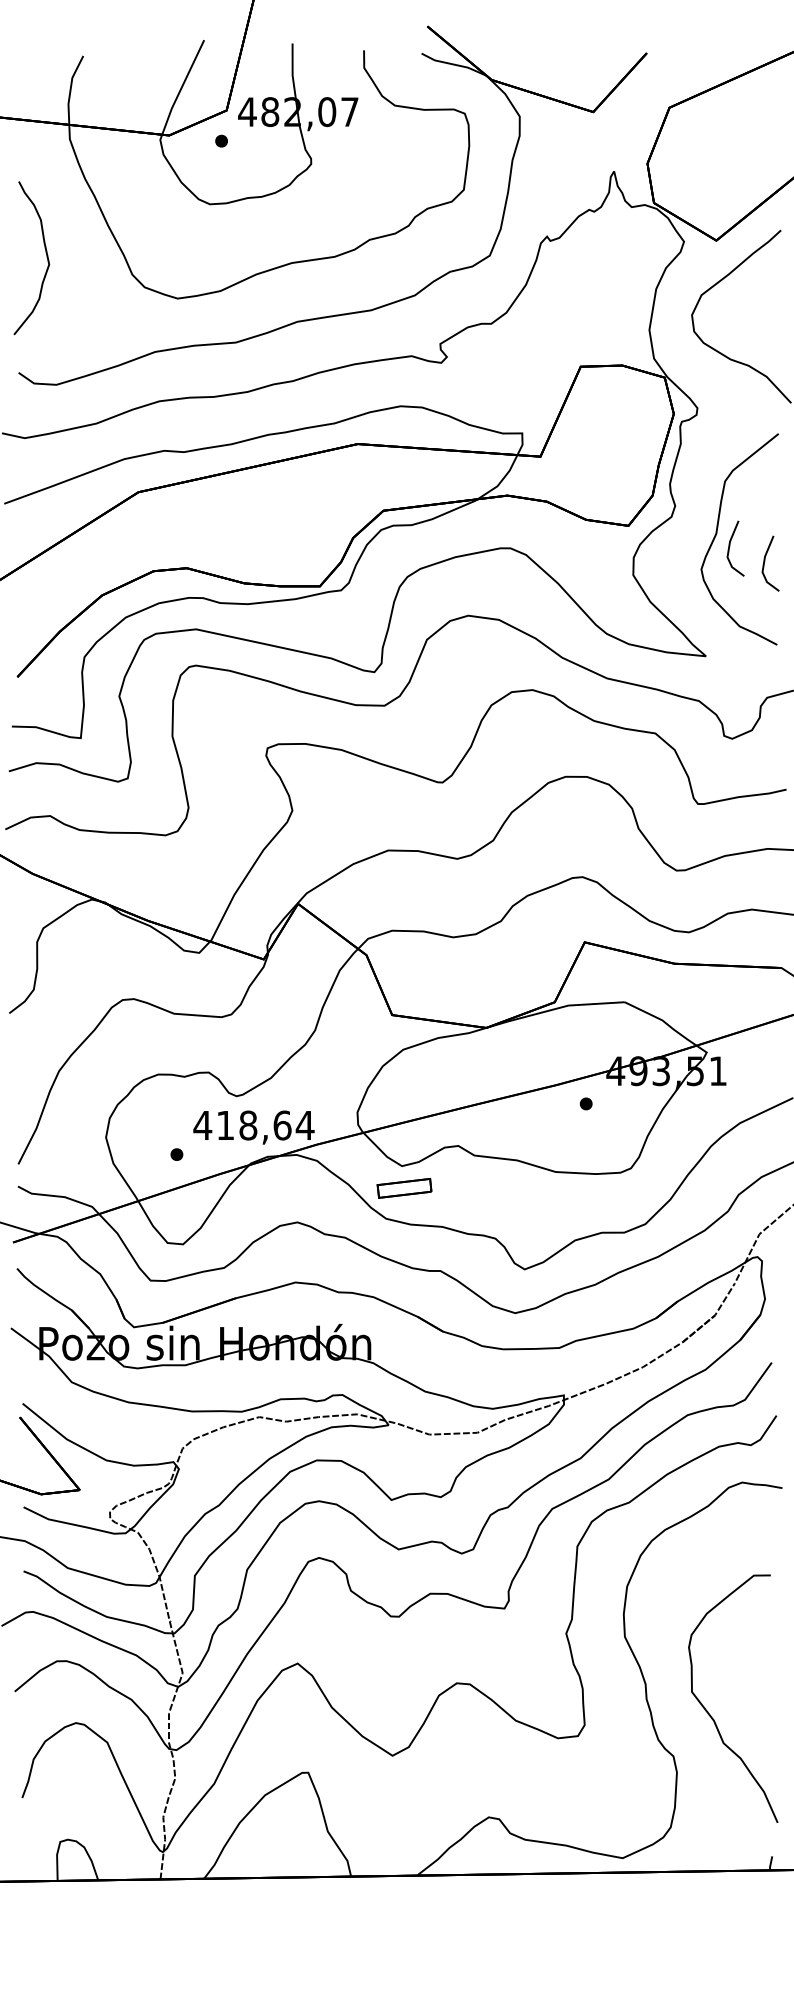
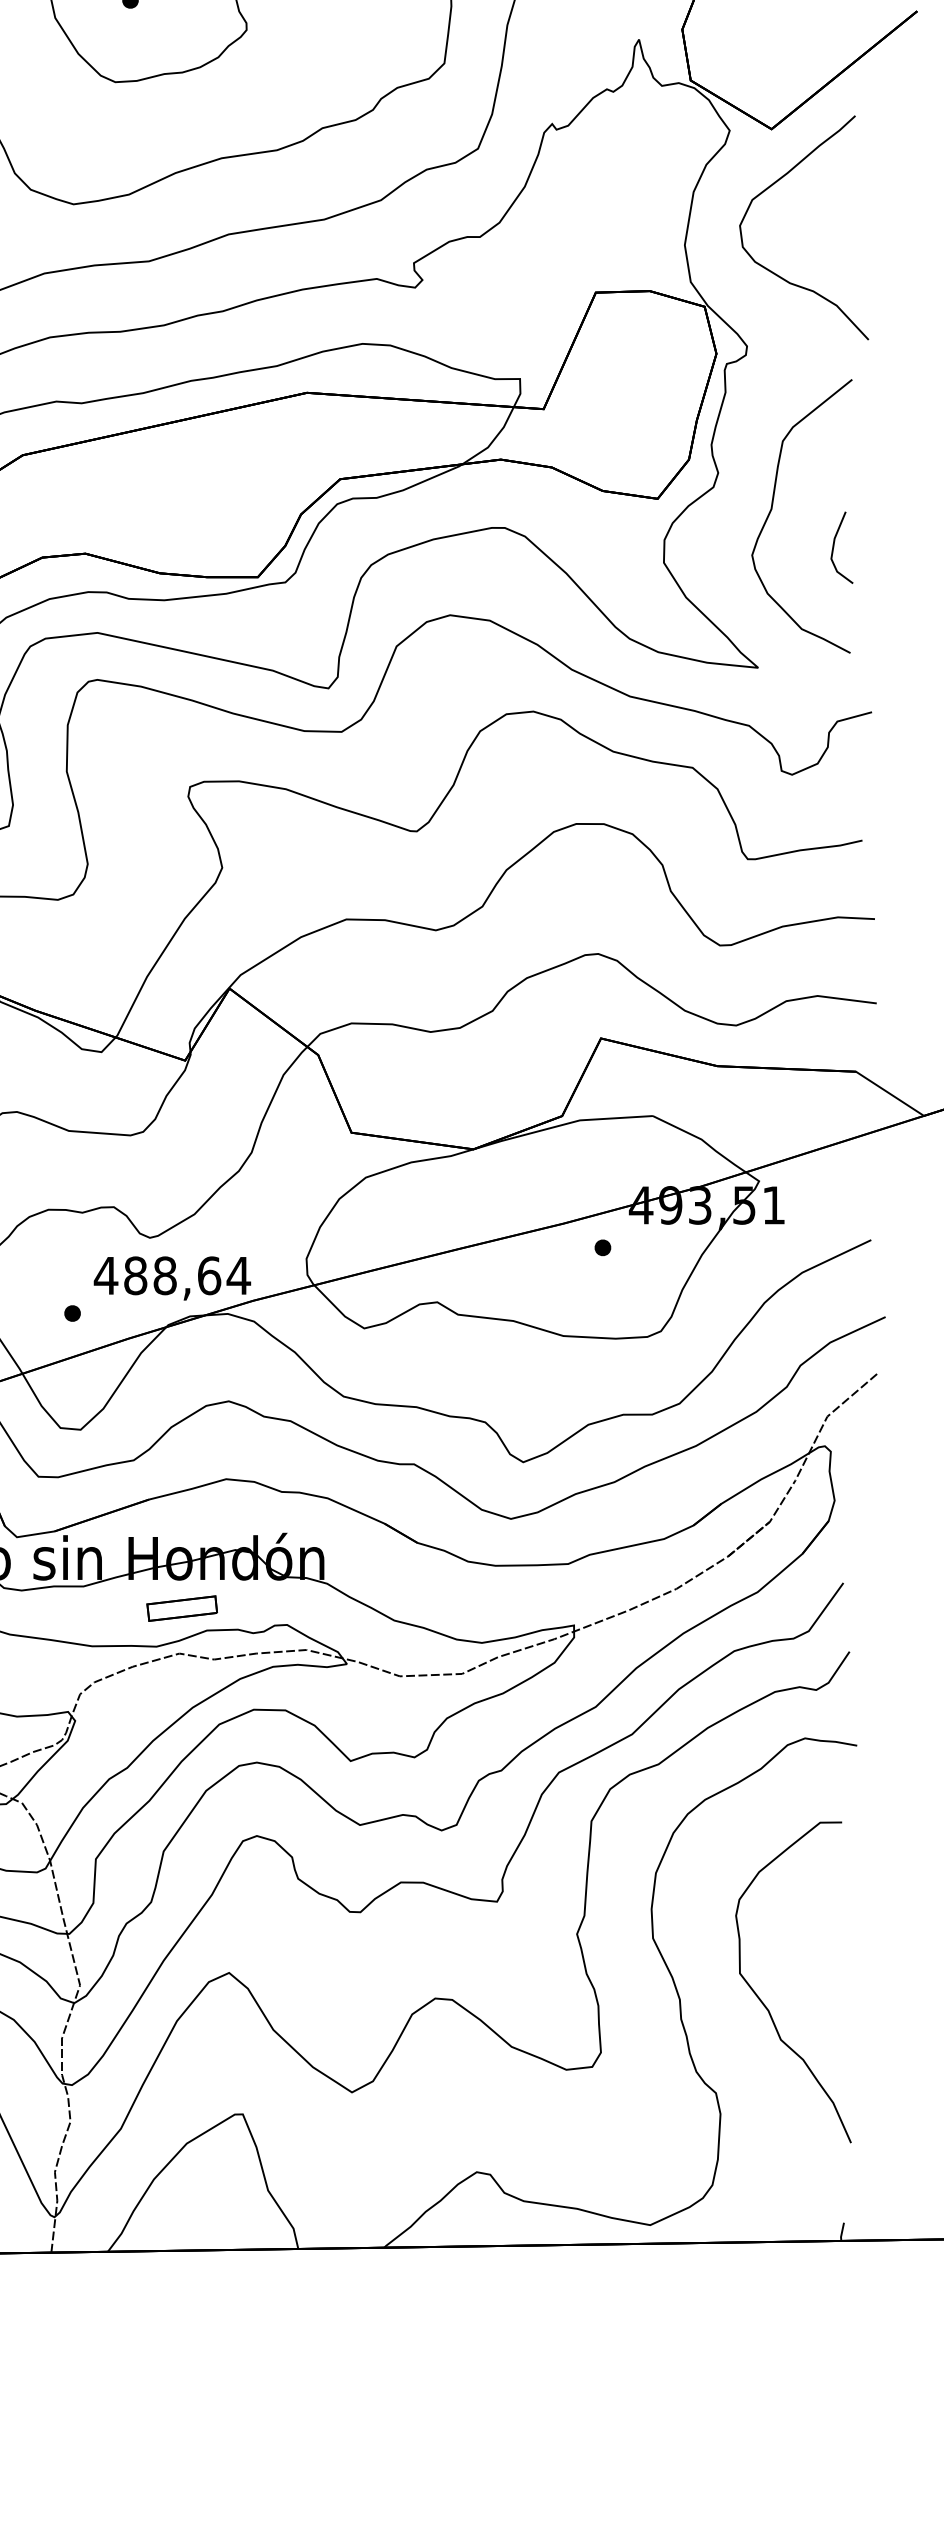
line: (730, 546) -> (789, 525), removed
text: (225, 1125) -> (135, 1275), 418,64 -> 488,64
part: (404, 1187) -> (182, 1607), moved
curve: (711, 1715) -> (765, 2003), moved

